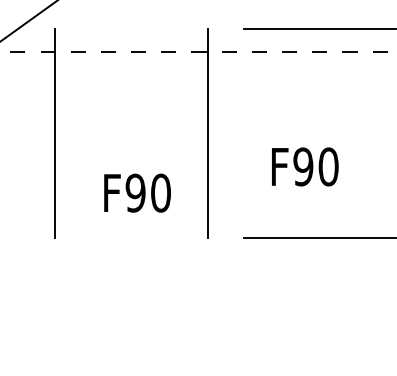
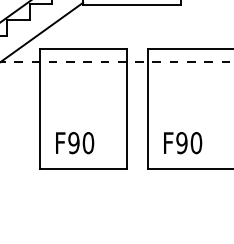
line: (131, 29) -> (83, 49), added
line: (243, 132) -> (147, 108), added
text: (306, 167) -> (183, 143), moved
text: (138, 193) -> (75, 143), moved
line: (131, 237) -> (83, 168), added

